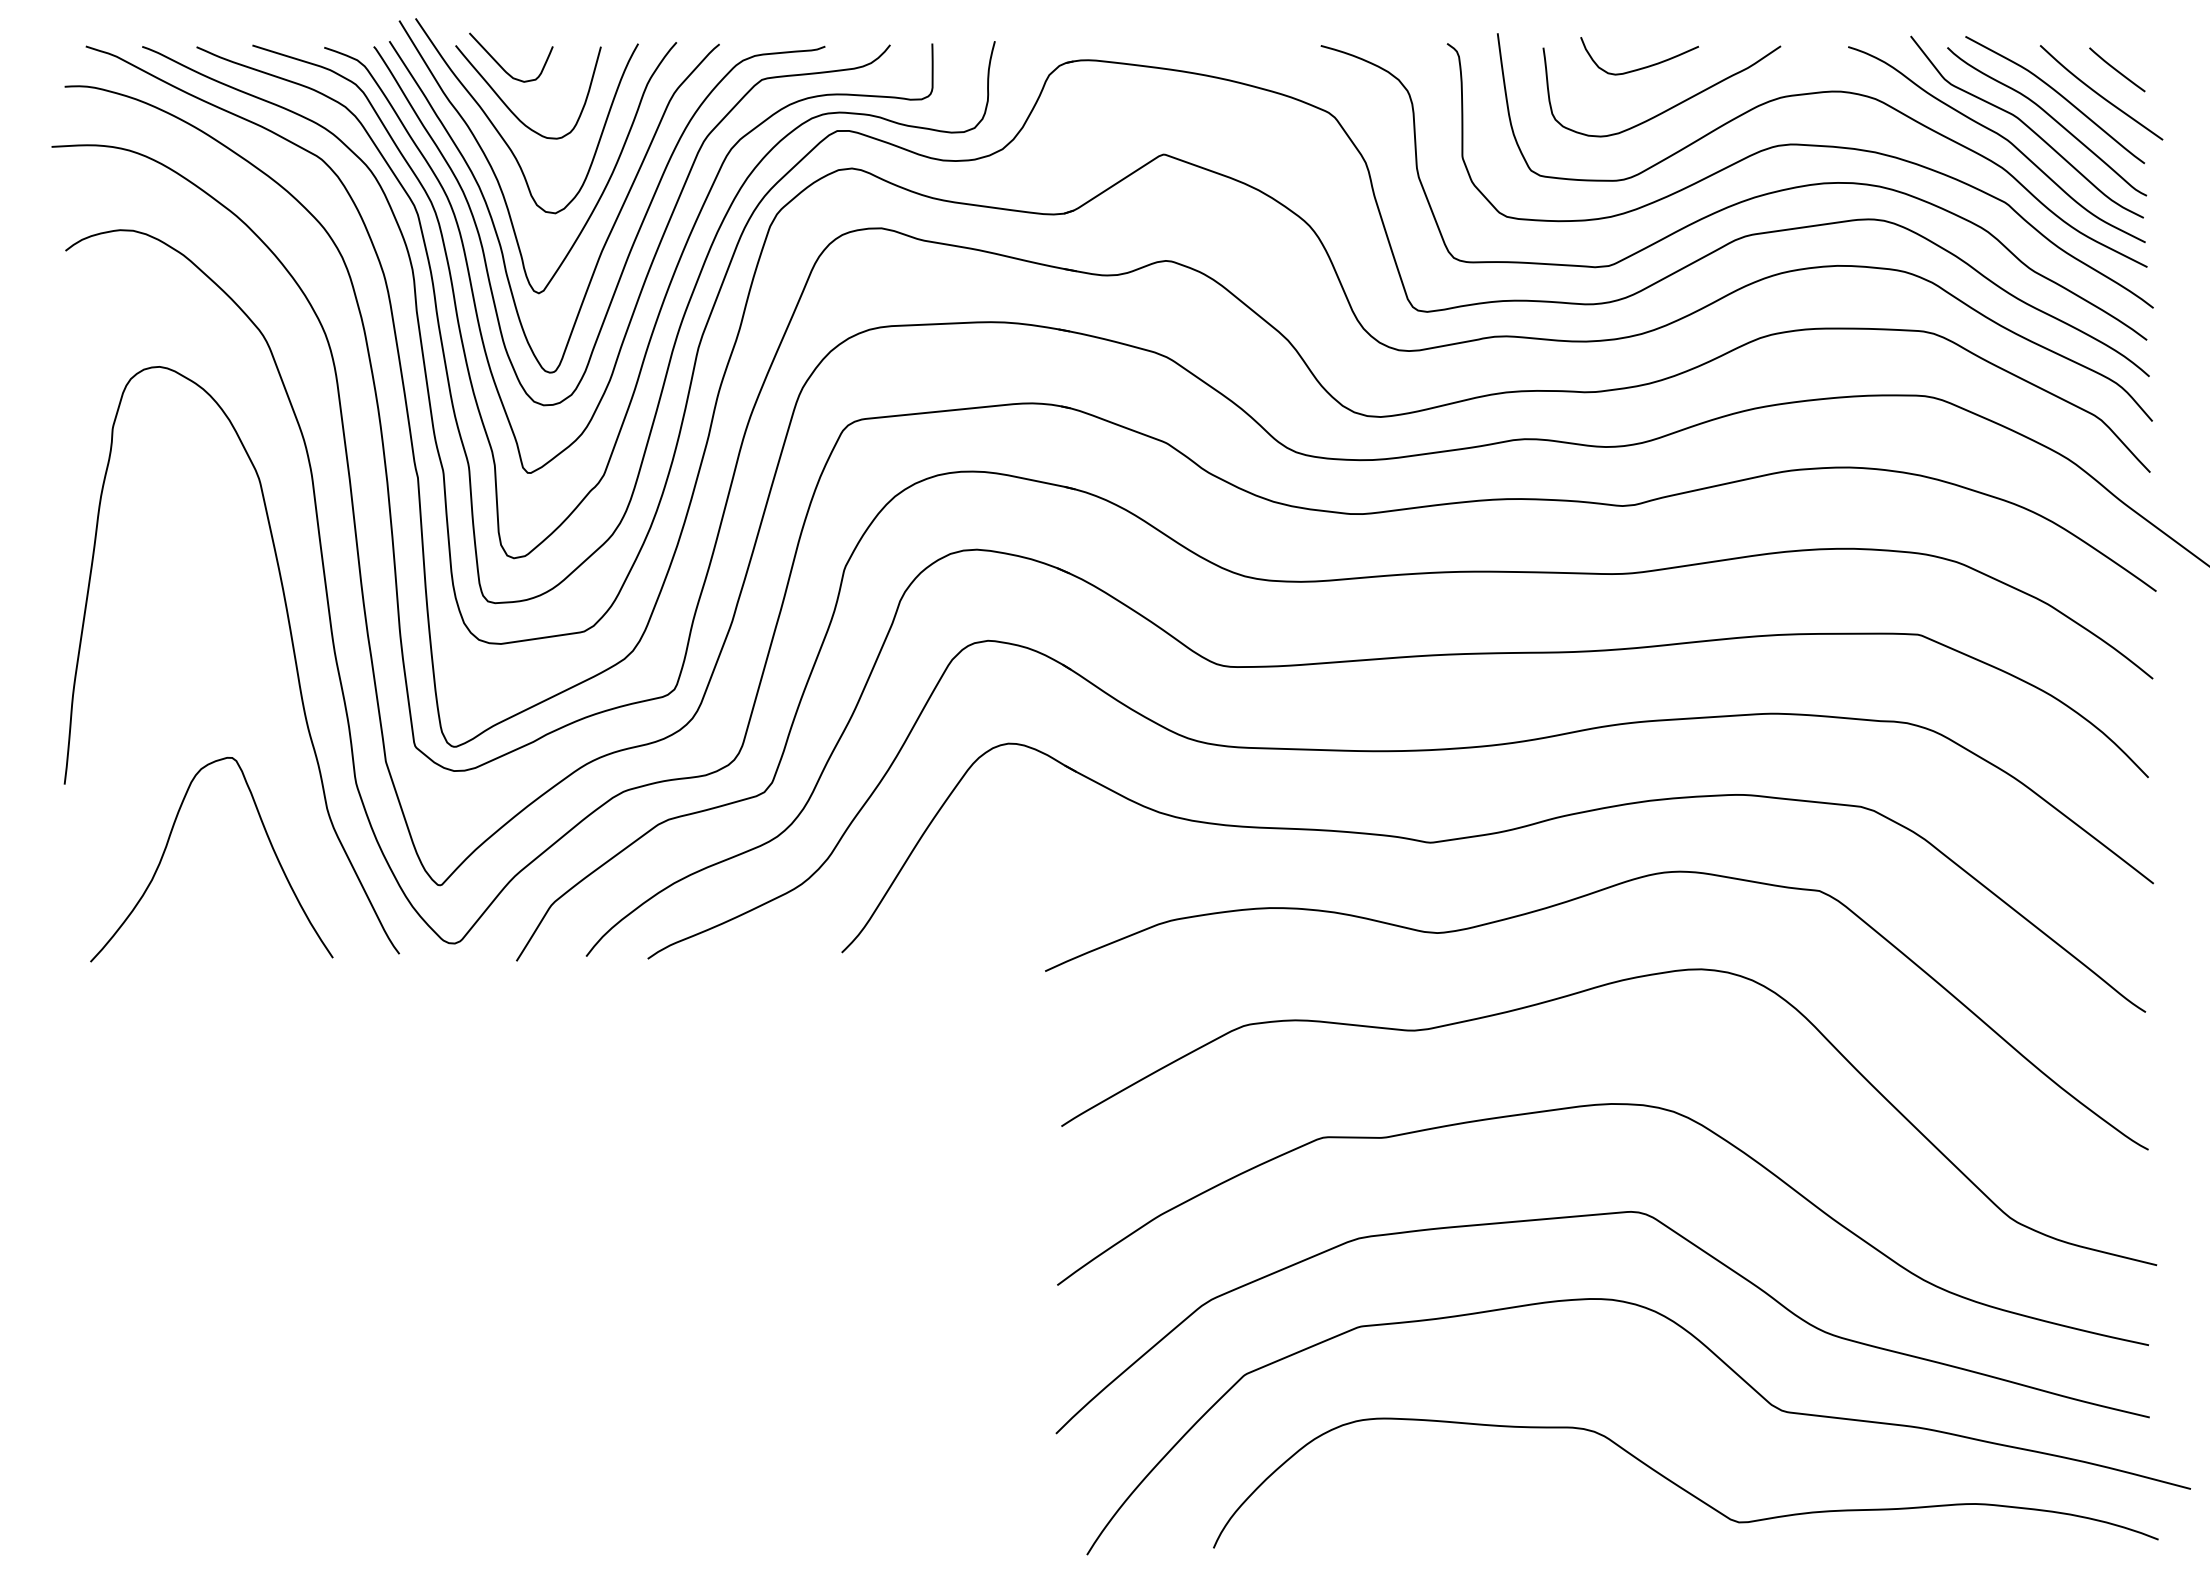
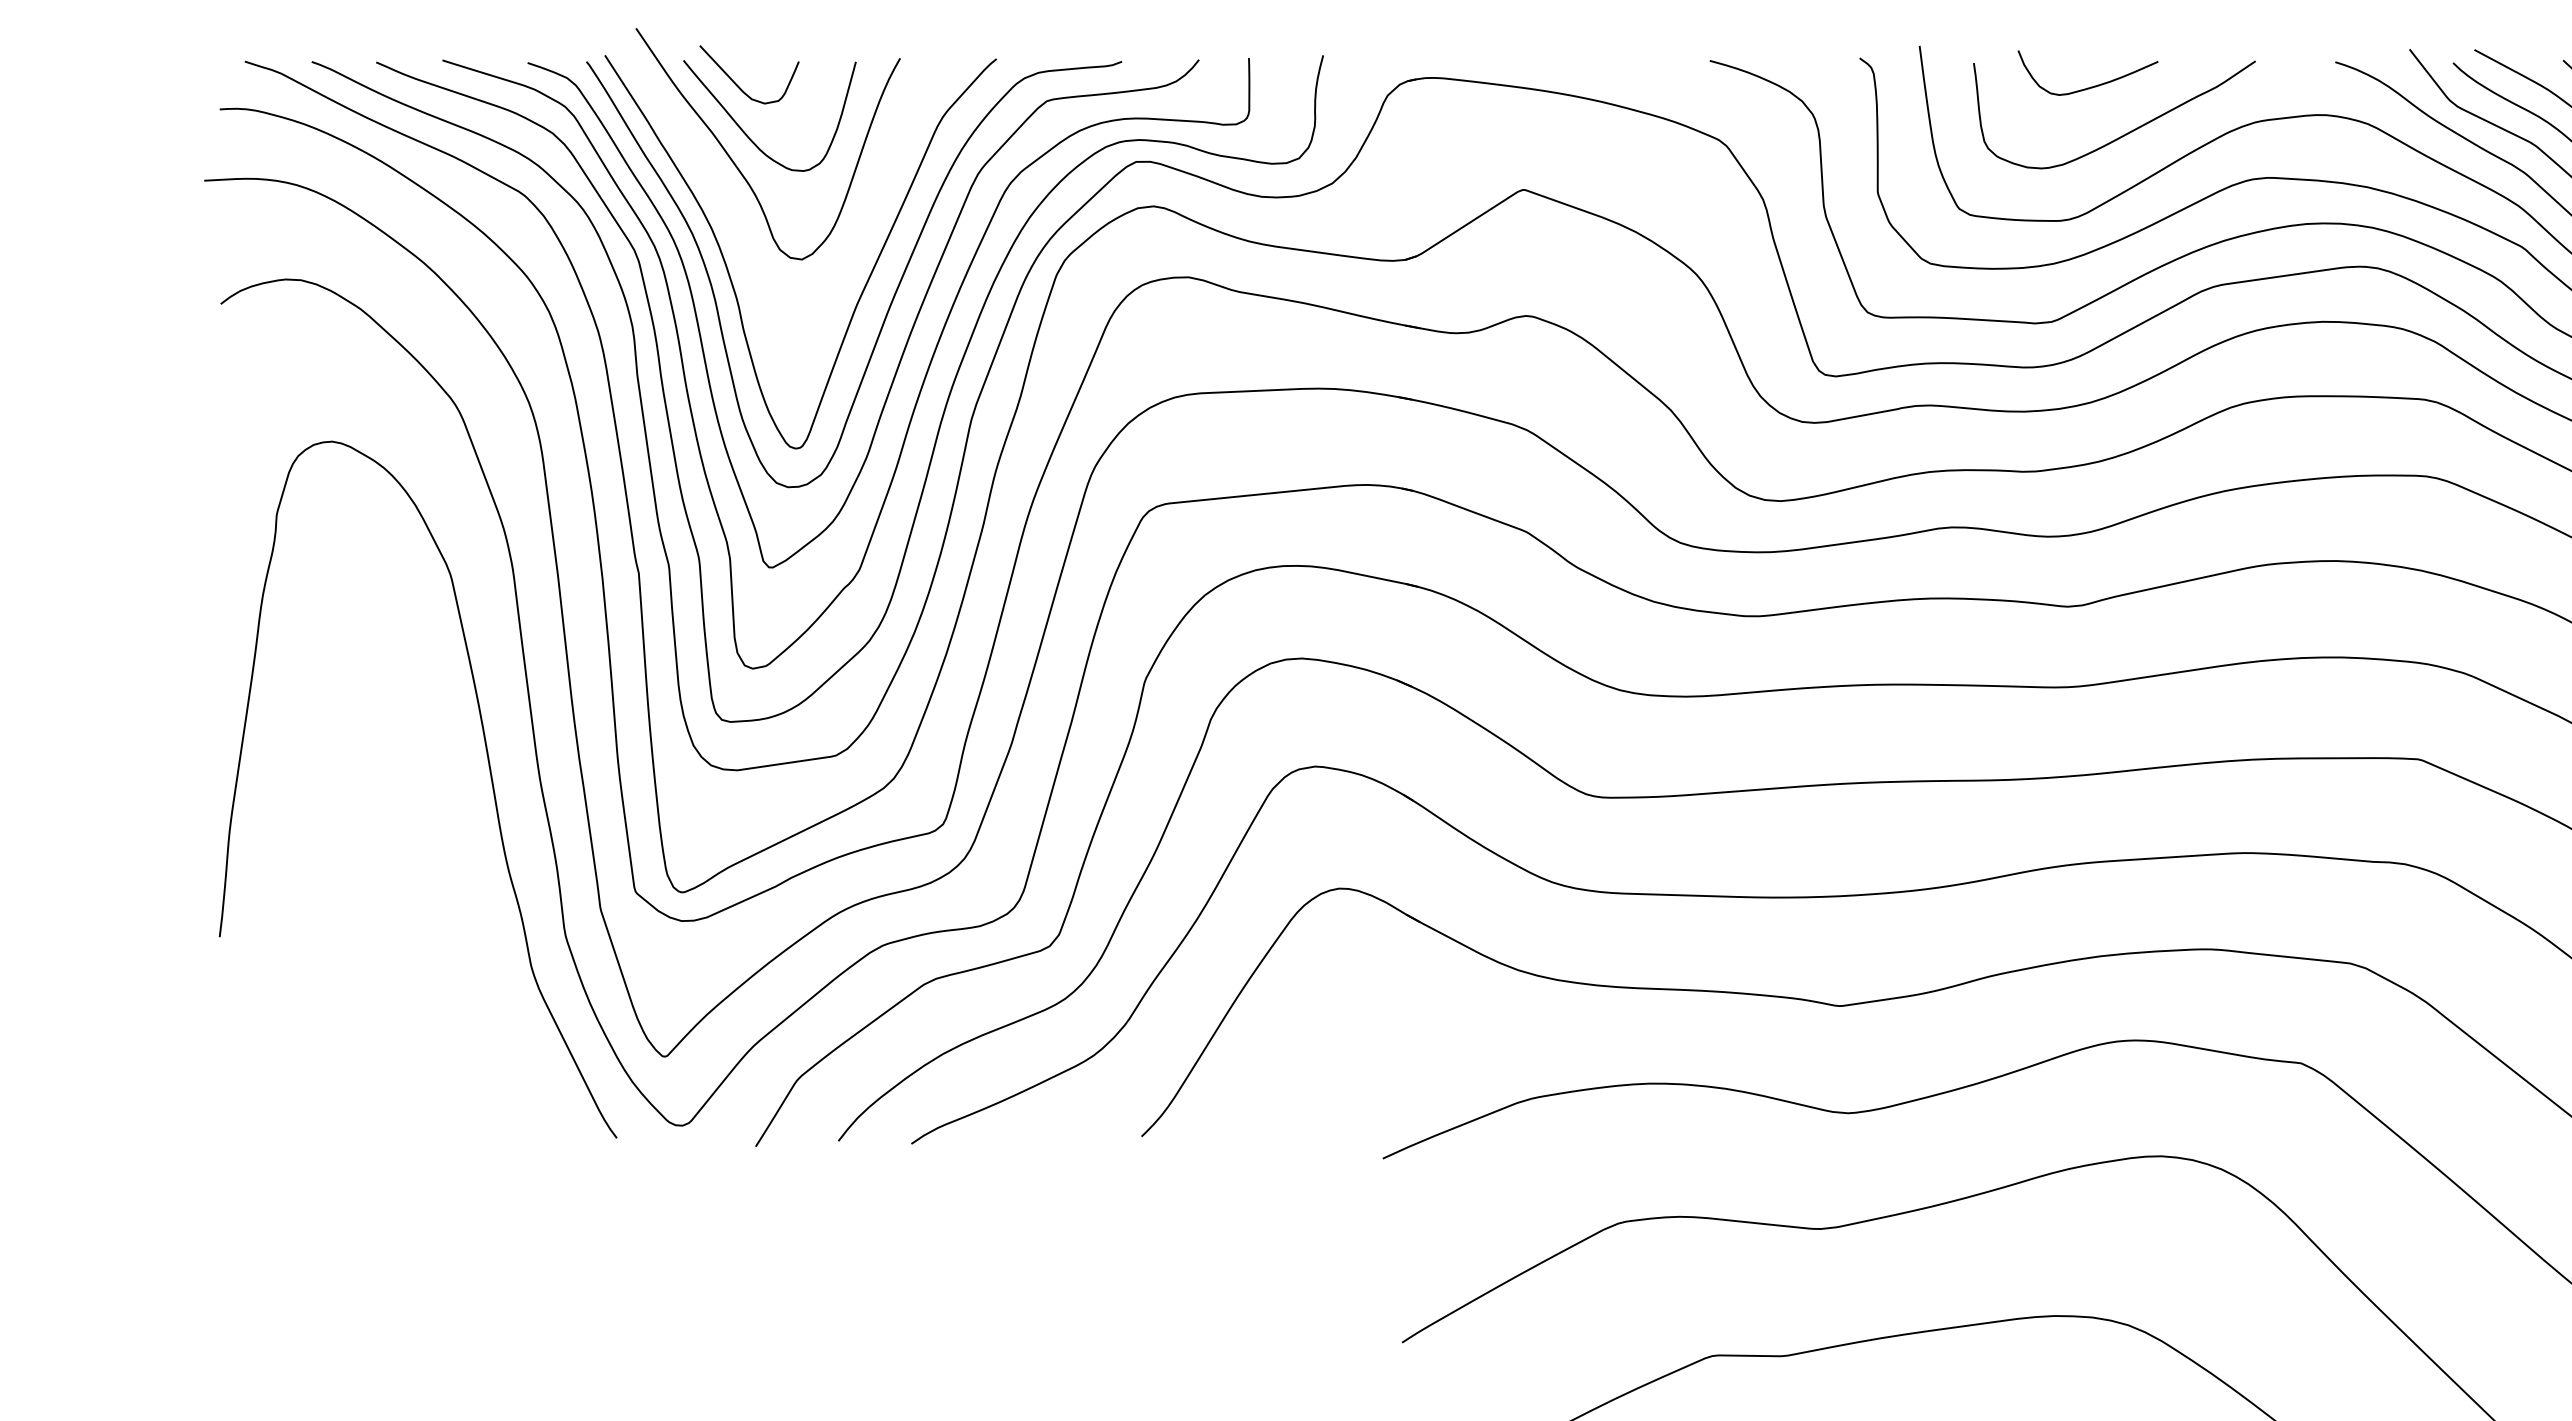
curve: (497, 177) -> (733, 217), removed
curve: (168, 843) -> (342, 1007), removed

